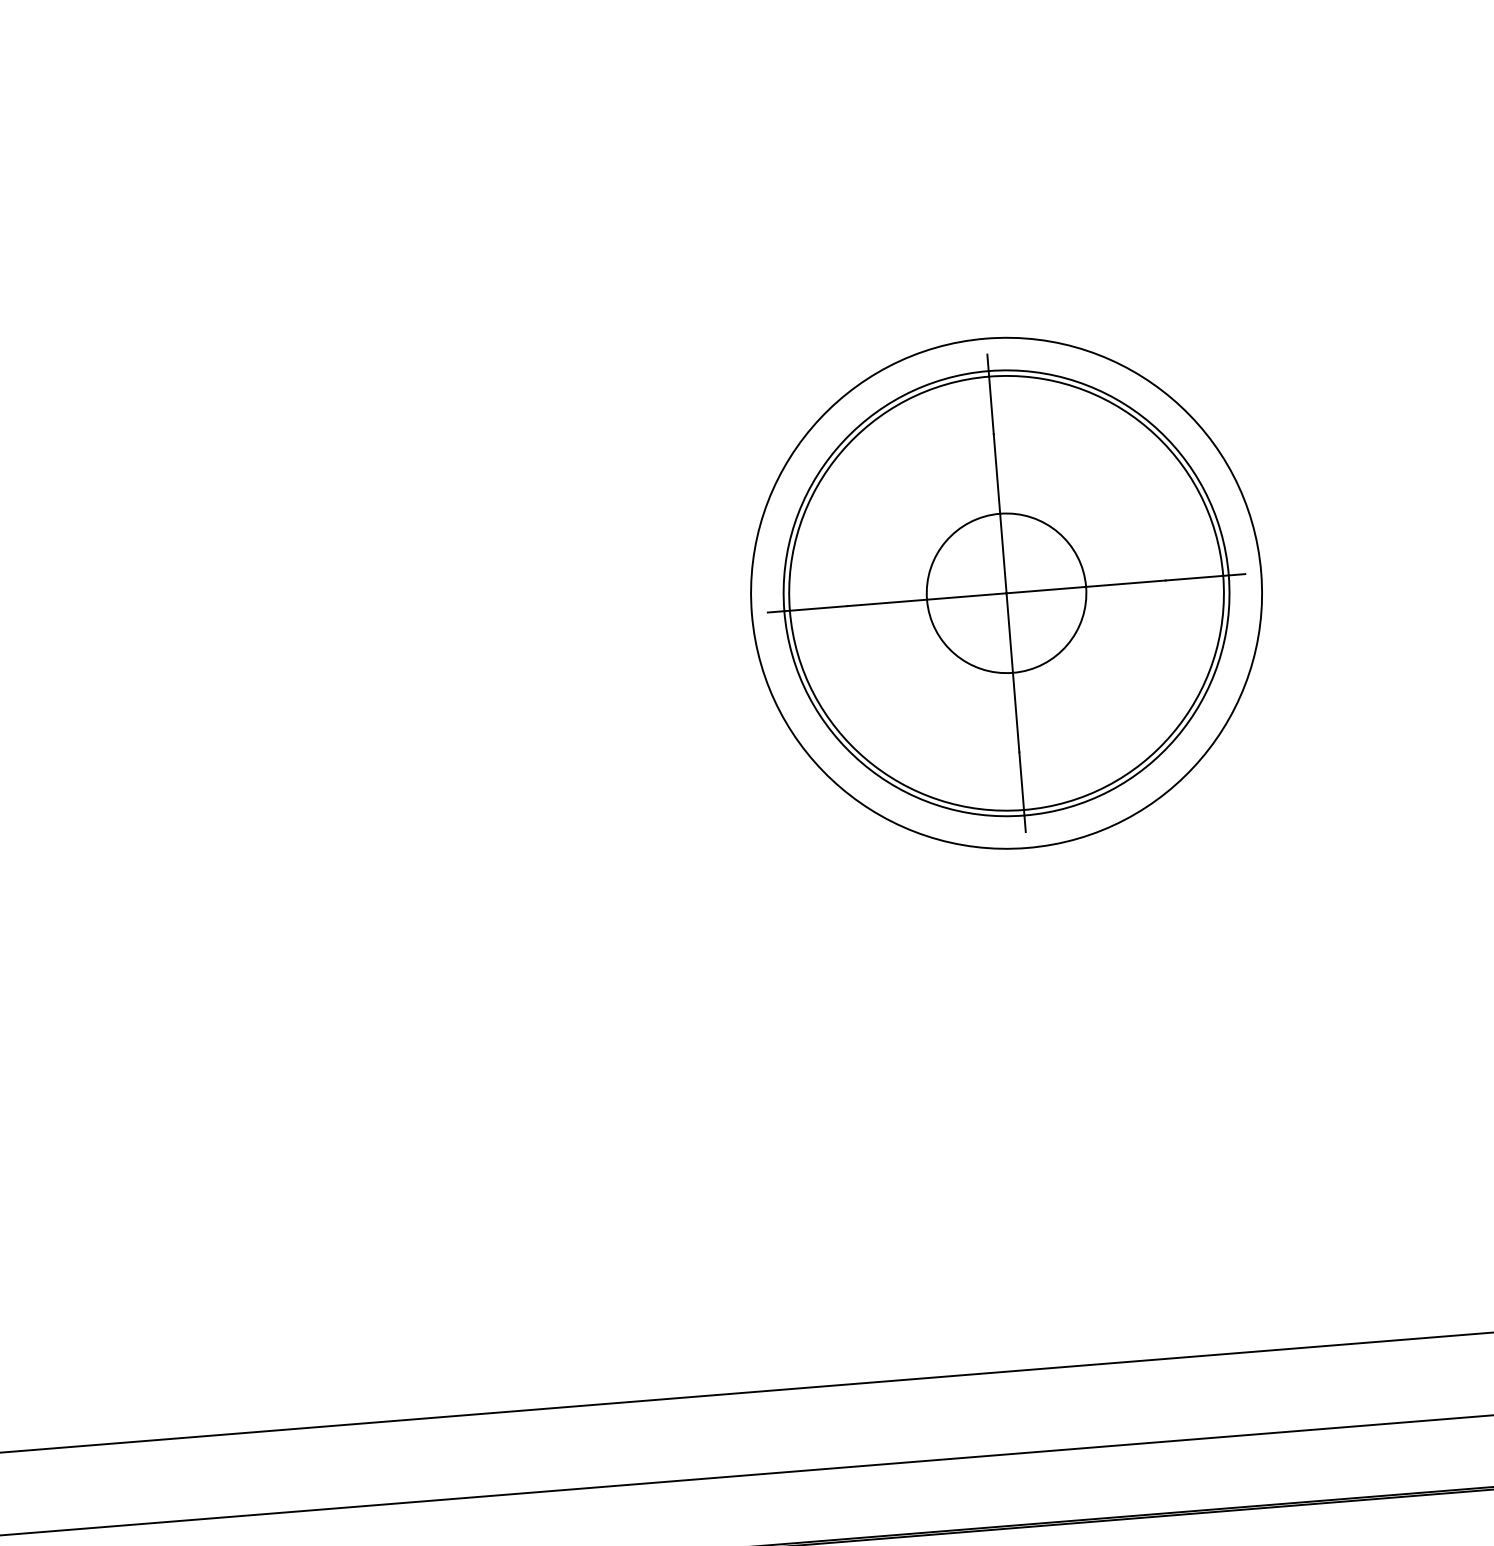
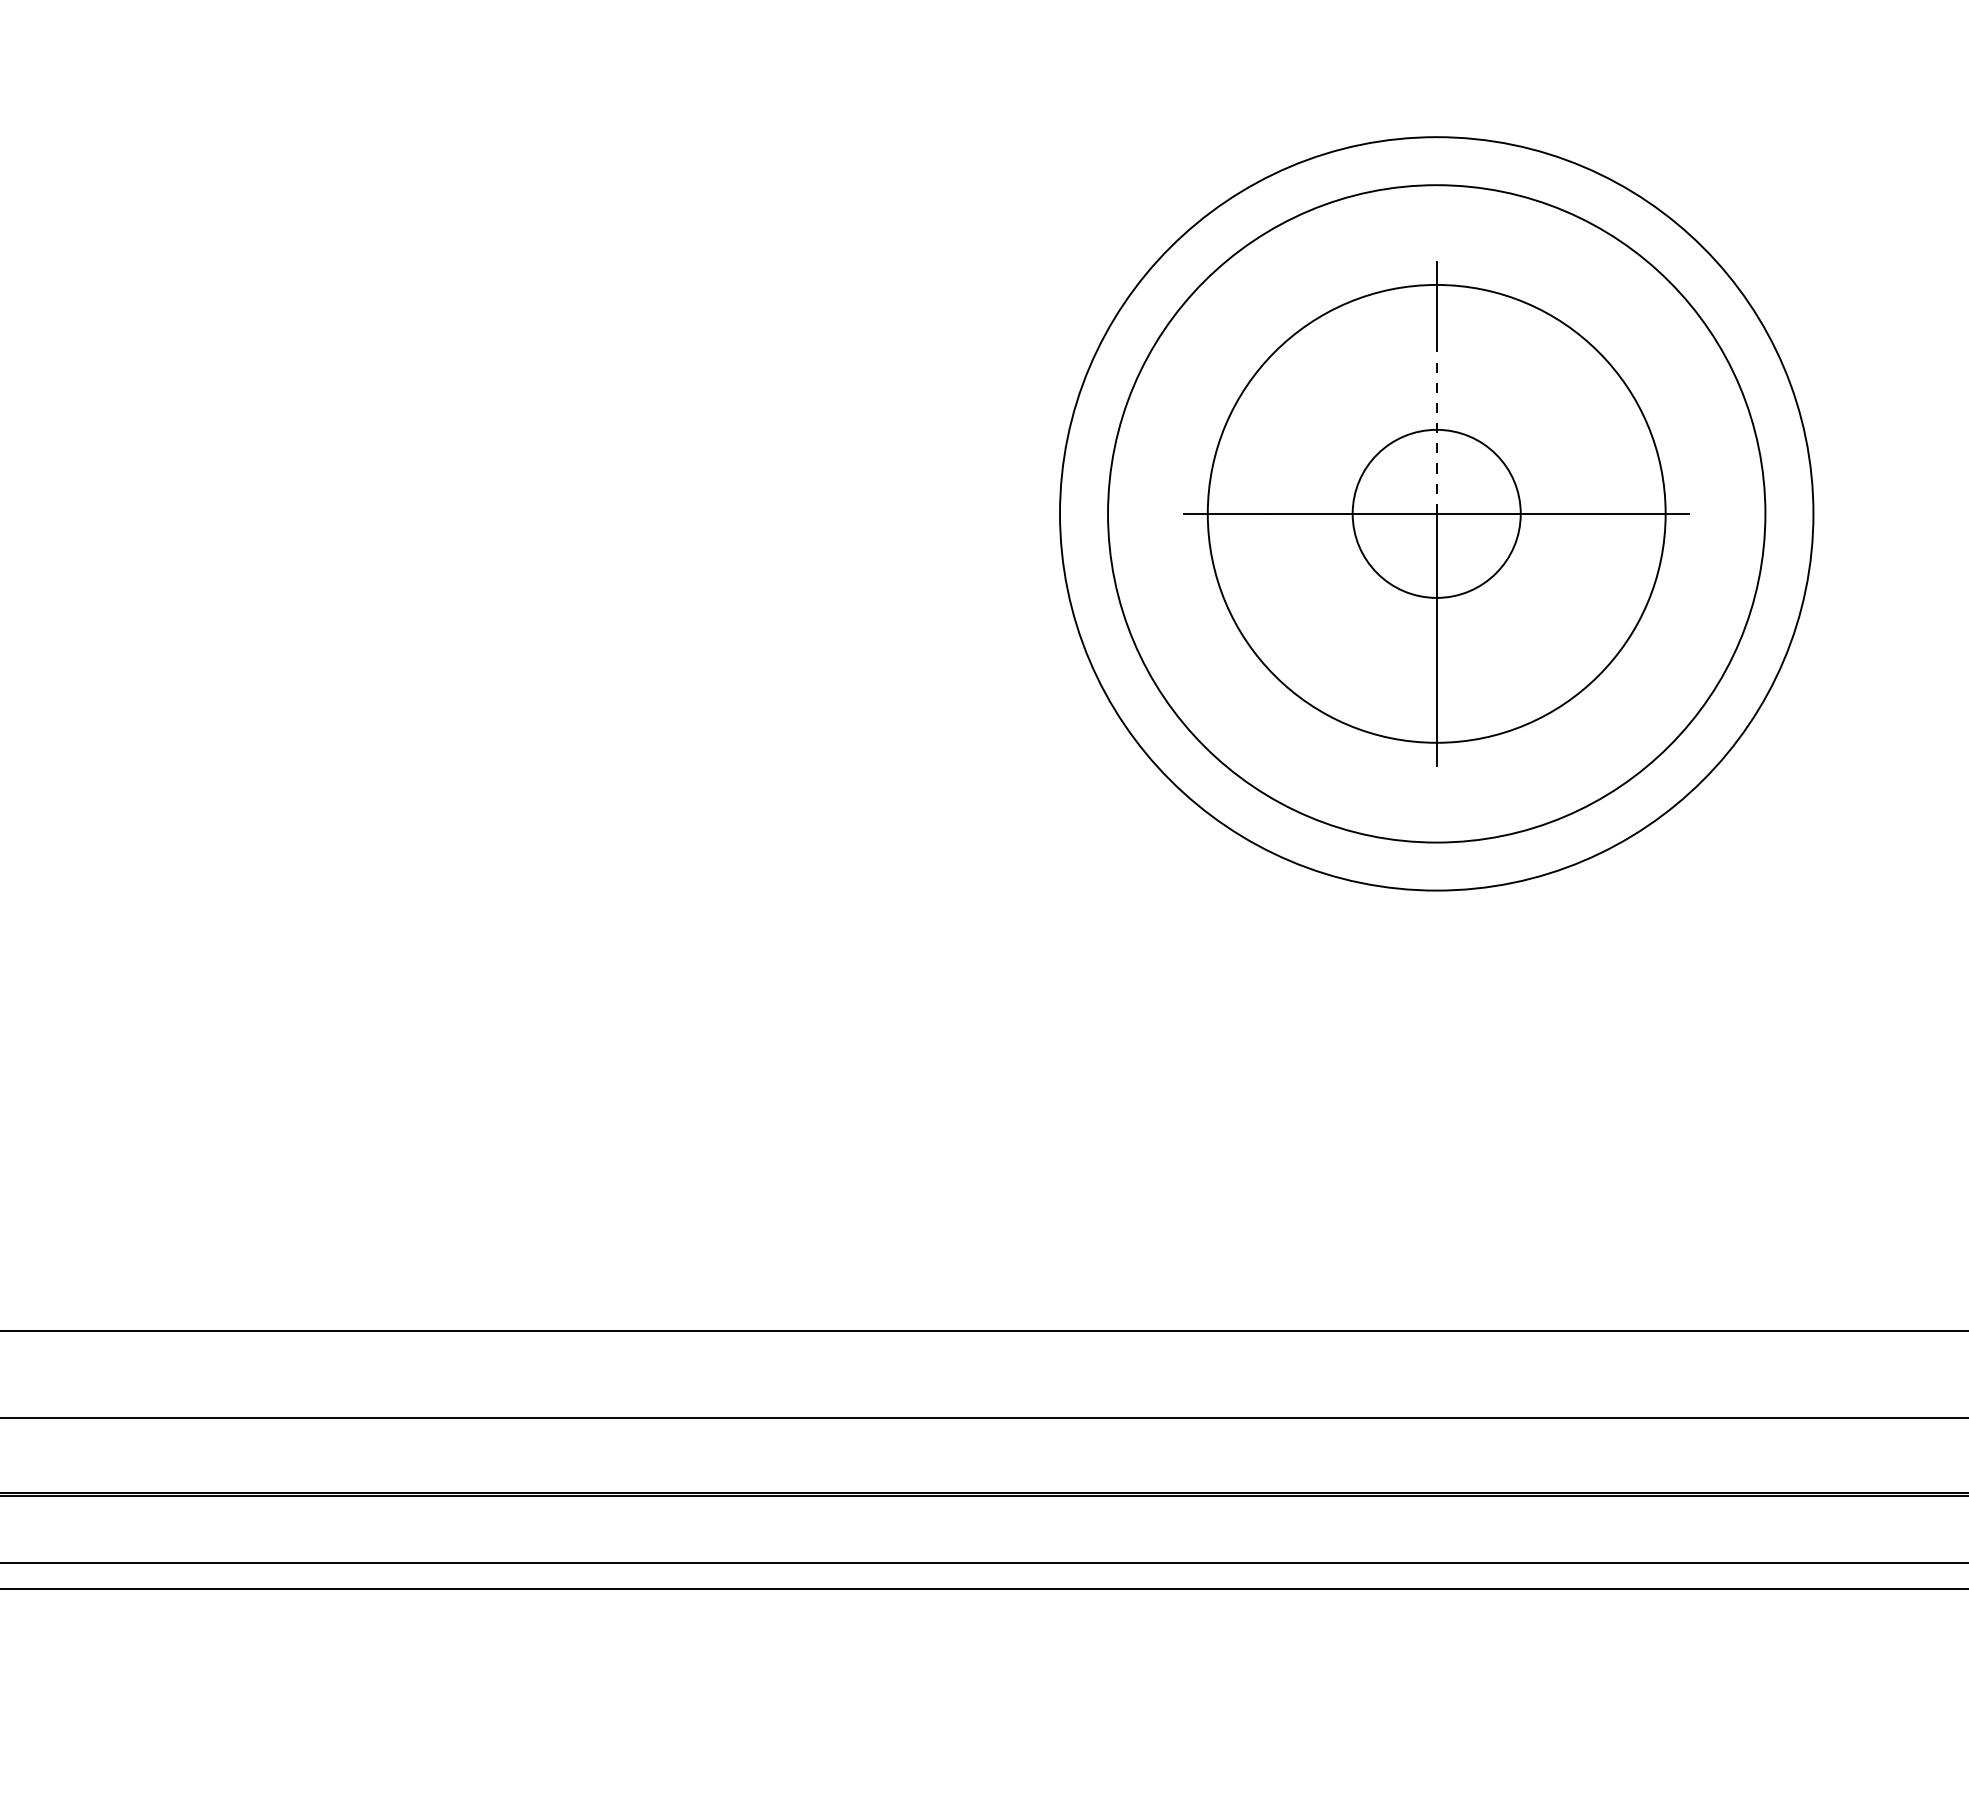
line: (999, 513) -> (1436, 429), solid -> dashed
circle: (1006, 592) -> (1436, 513), size x1.4
circle: (1006, 592) -> (1436, 513), size x1.4

